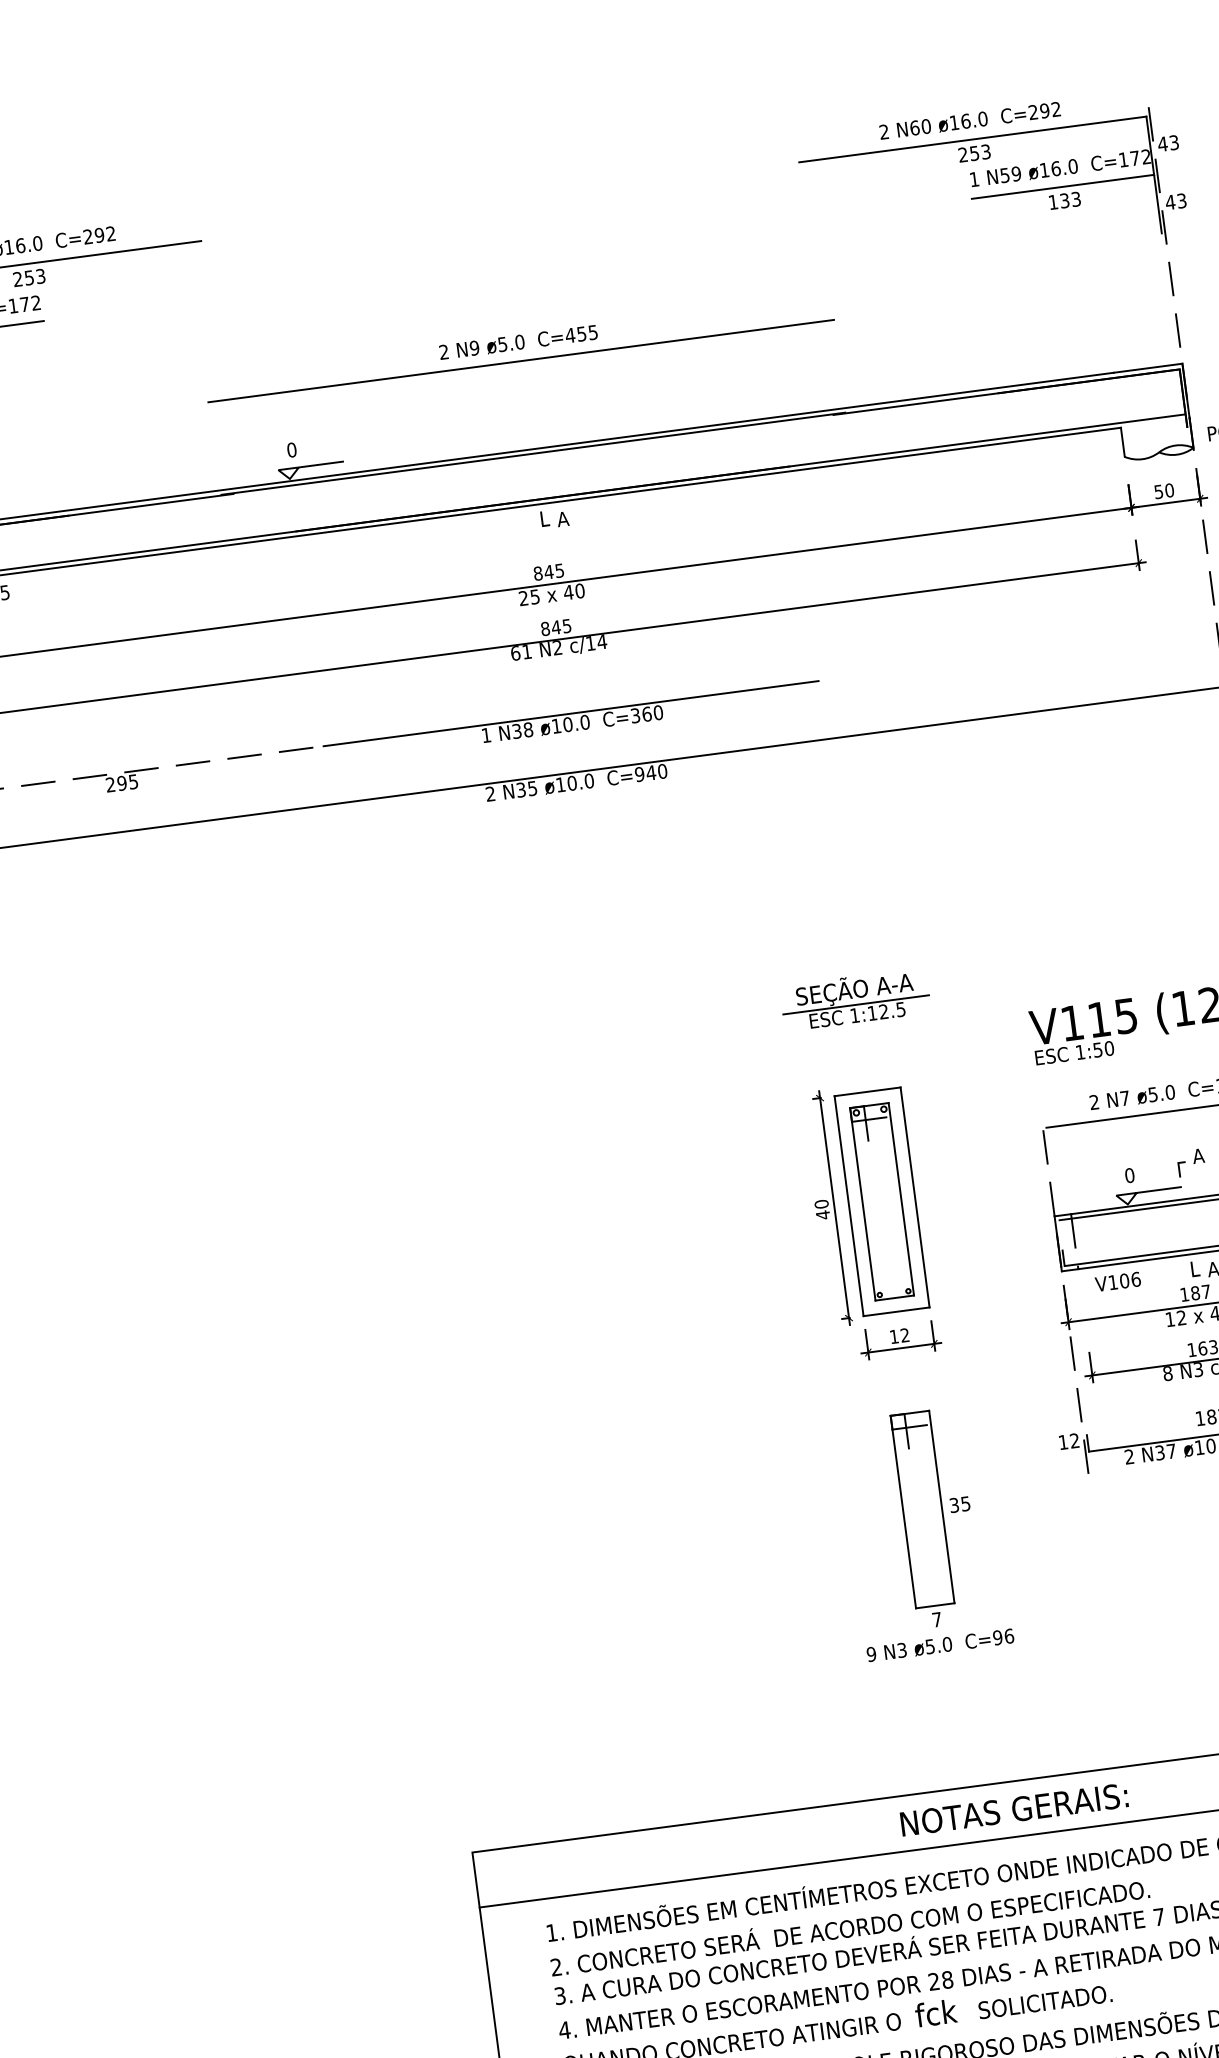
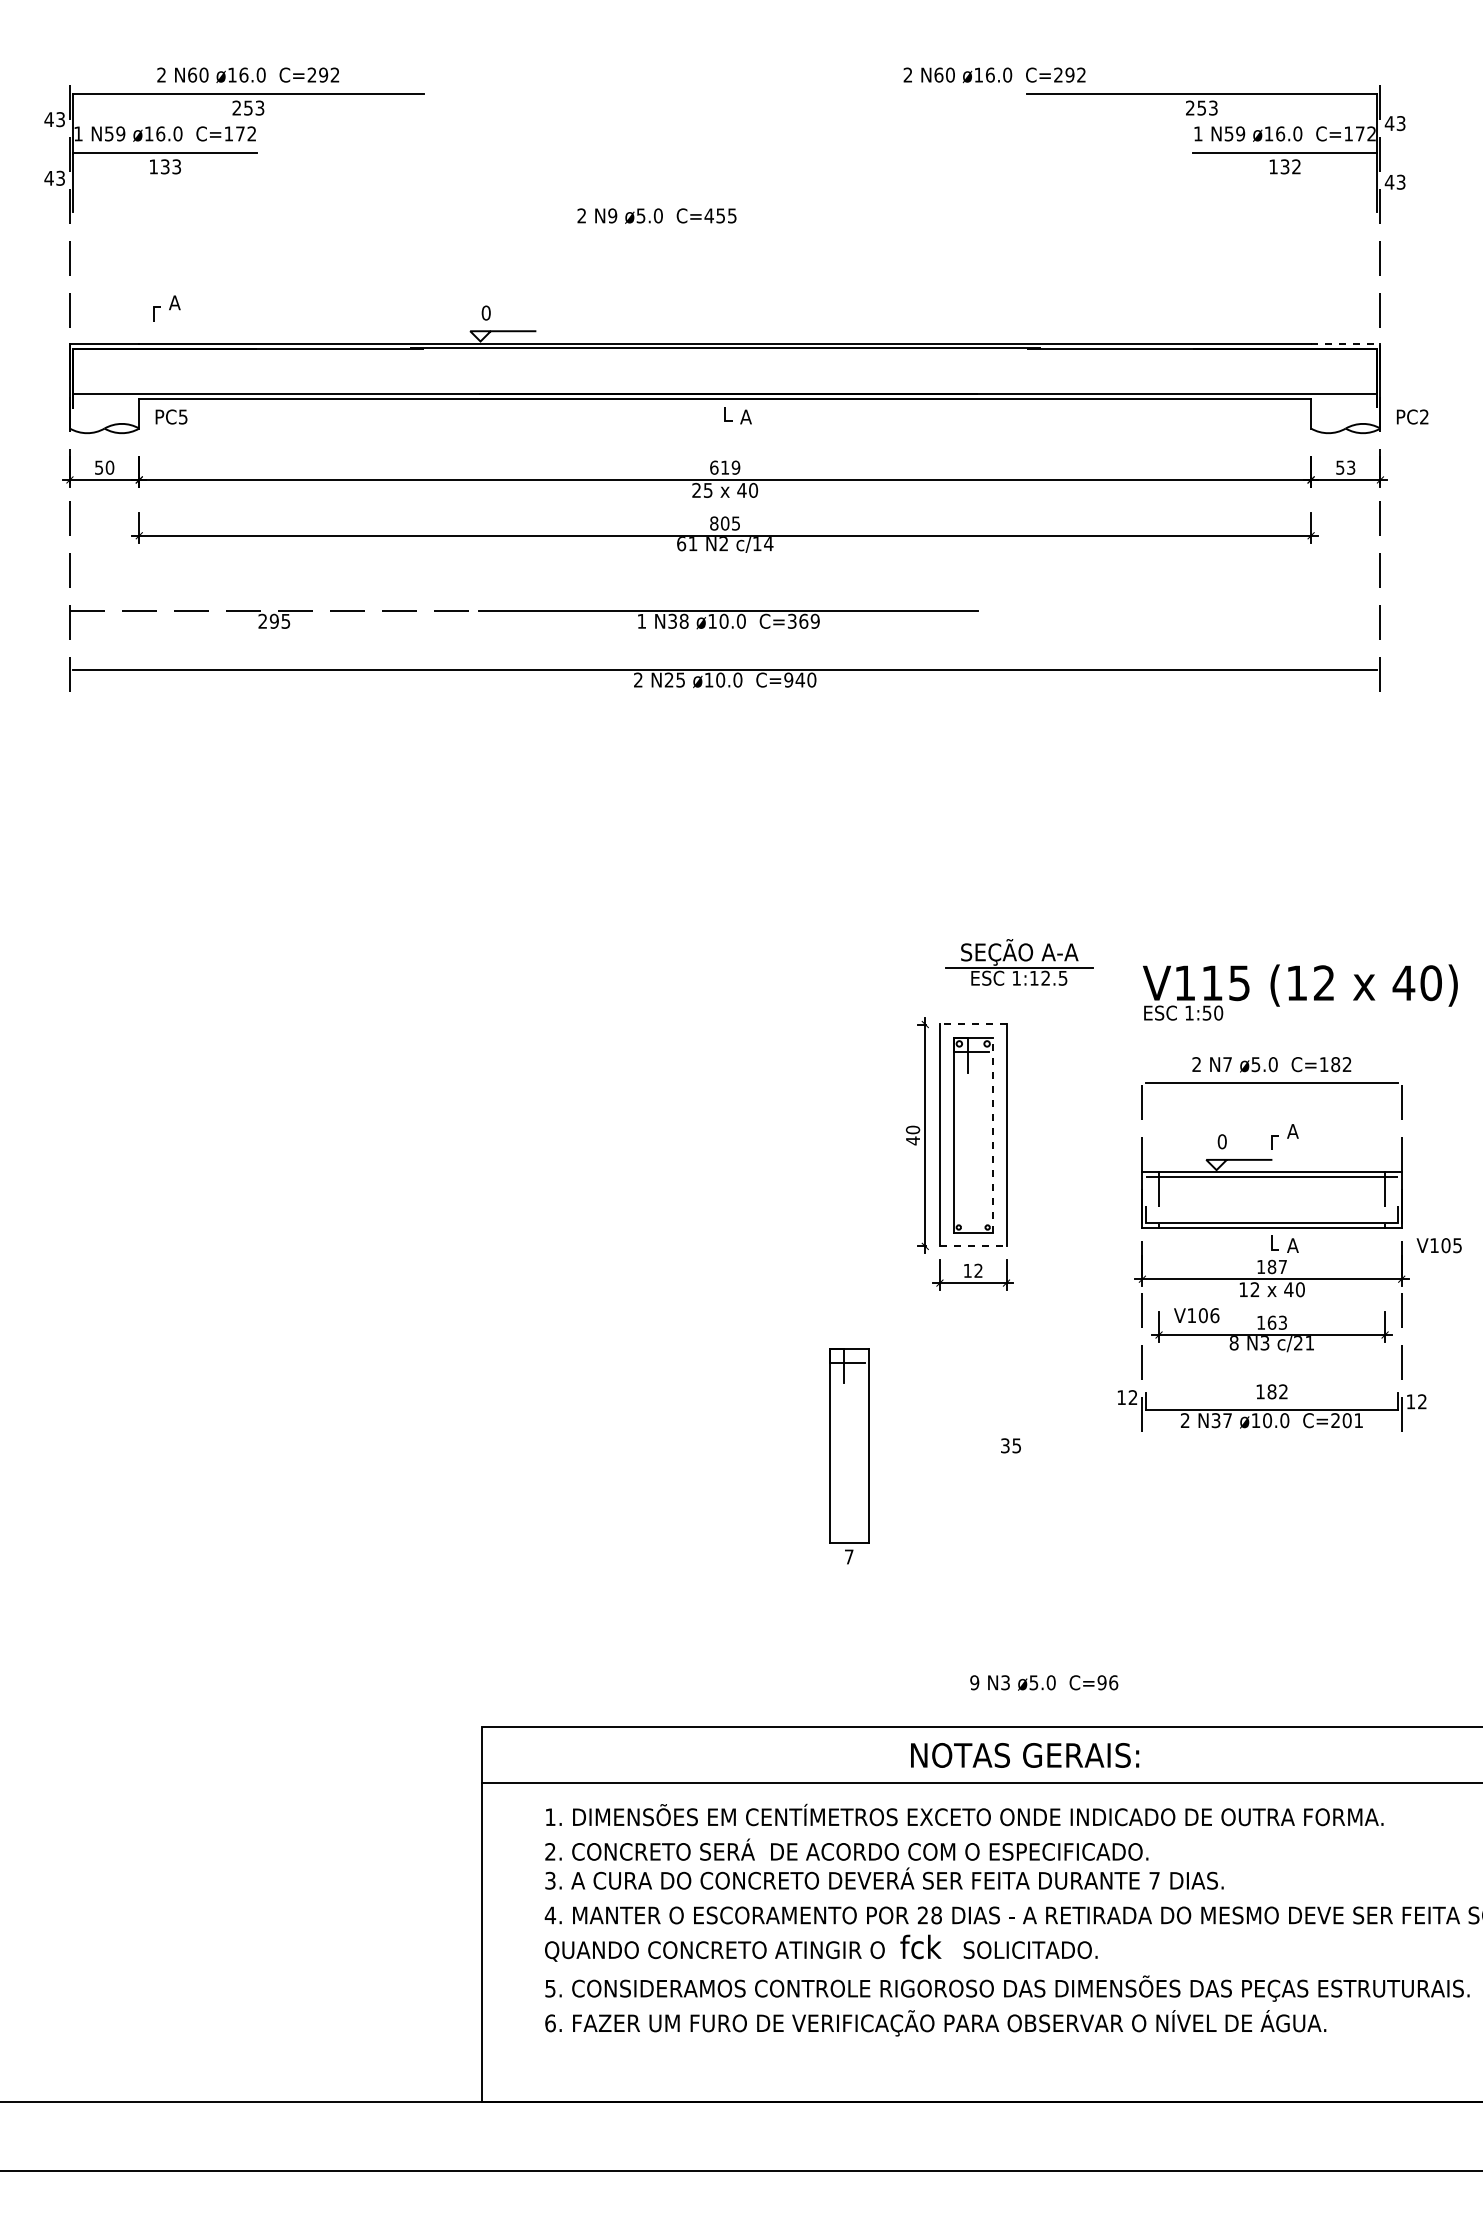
text: (970, 121) -> (994, 75), moved
text: (1076, 198) -> (1296, 166), 133 -> 132
text: (518, 342) -> (656, 215), moved
line: (520, 360) -> (724, 254), removed
line: (1147, 368) -> (1345, 343), solid -> dashed
text: (1169, 490) -> (1351, 467), 50 -> 53
text: (549, 571) -> (725, 467), 845 -> 619
text: (555, 627) -> (724, 523), 845 -> 805
text: (657, 712) -> (814, 621), C=360 -> C=369
text: (521, 790) -> (669, 680), N35 -> N25
part: (855, 999) -> (1019, 962), moved
line: (866, 1091) -> (972, 1024), solid -> dashed
line: (901, 1198) -> (992, 1134), solid -> dashed
text: (1117, 1281) -> (1196, 1315), moved
line: (896, 1311) -> (973, 1246), solid -> dashed
part: (924, 1520) -> (849, 1456), moved
text: (940, 1645) -> (1044, 1682), moved

